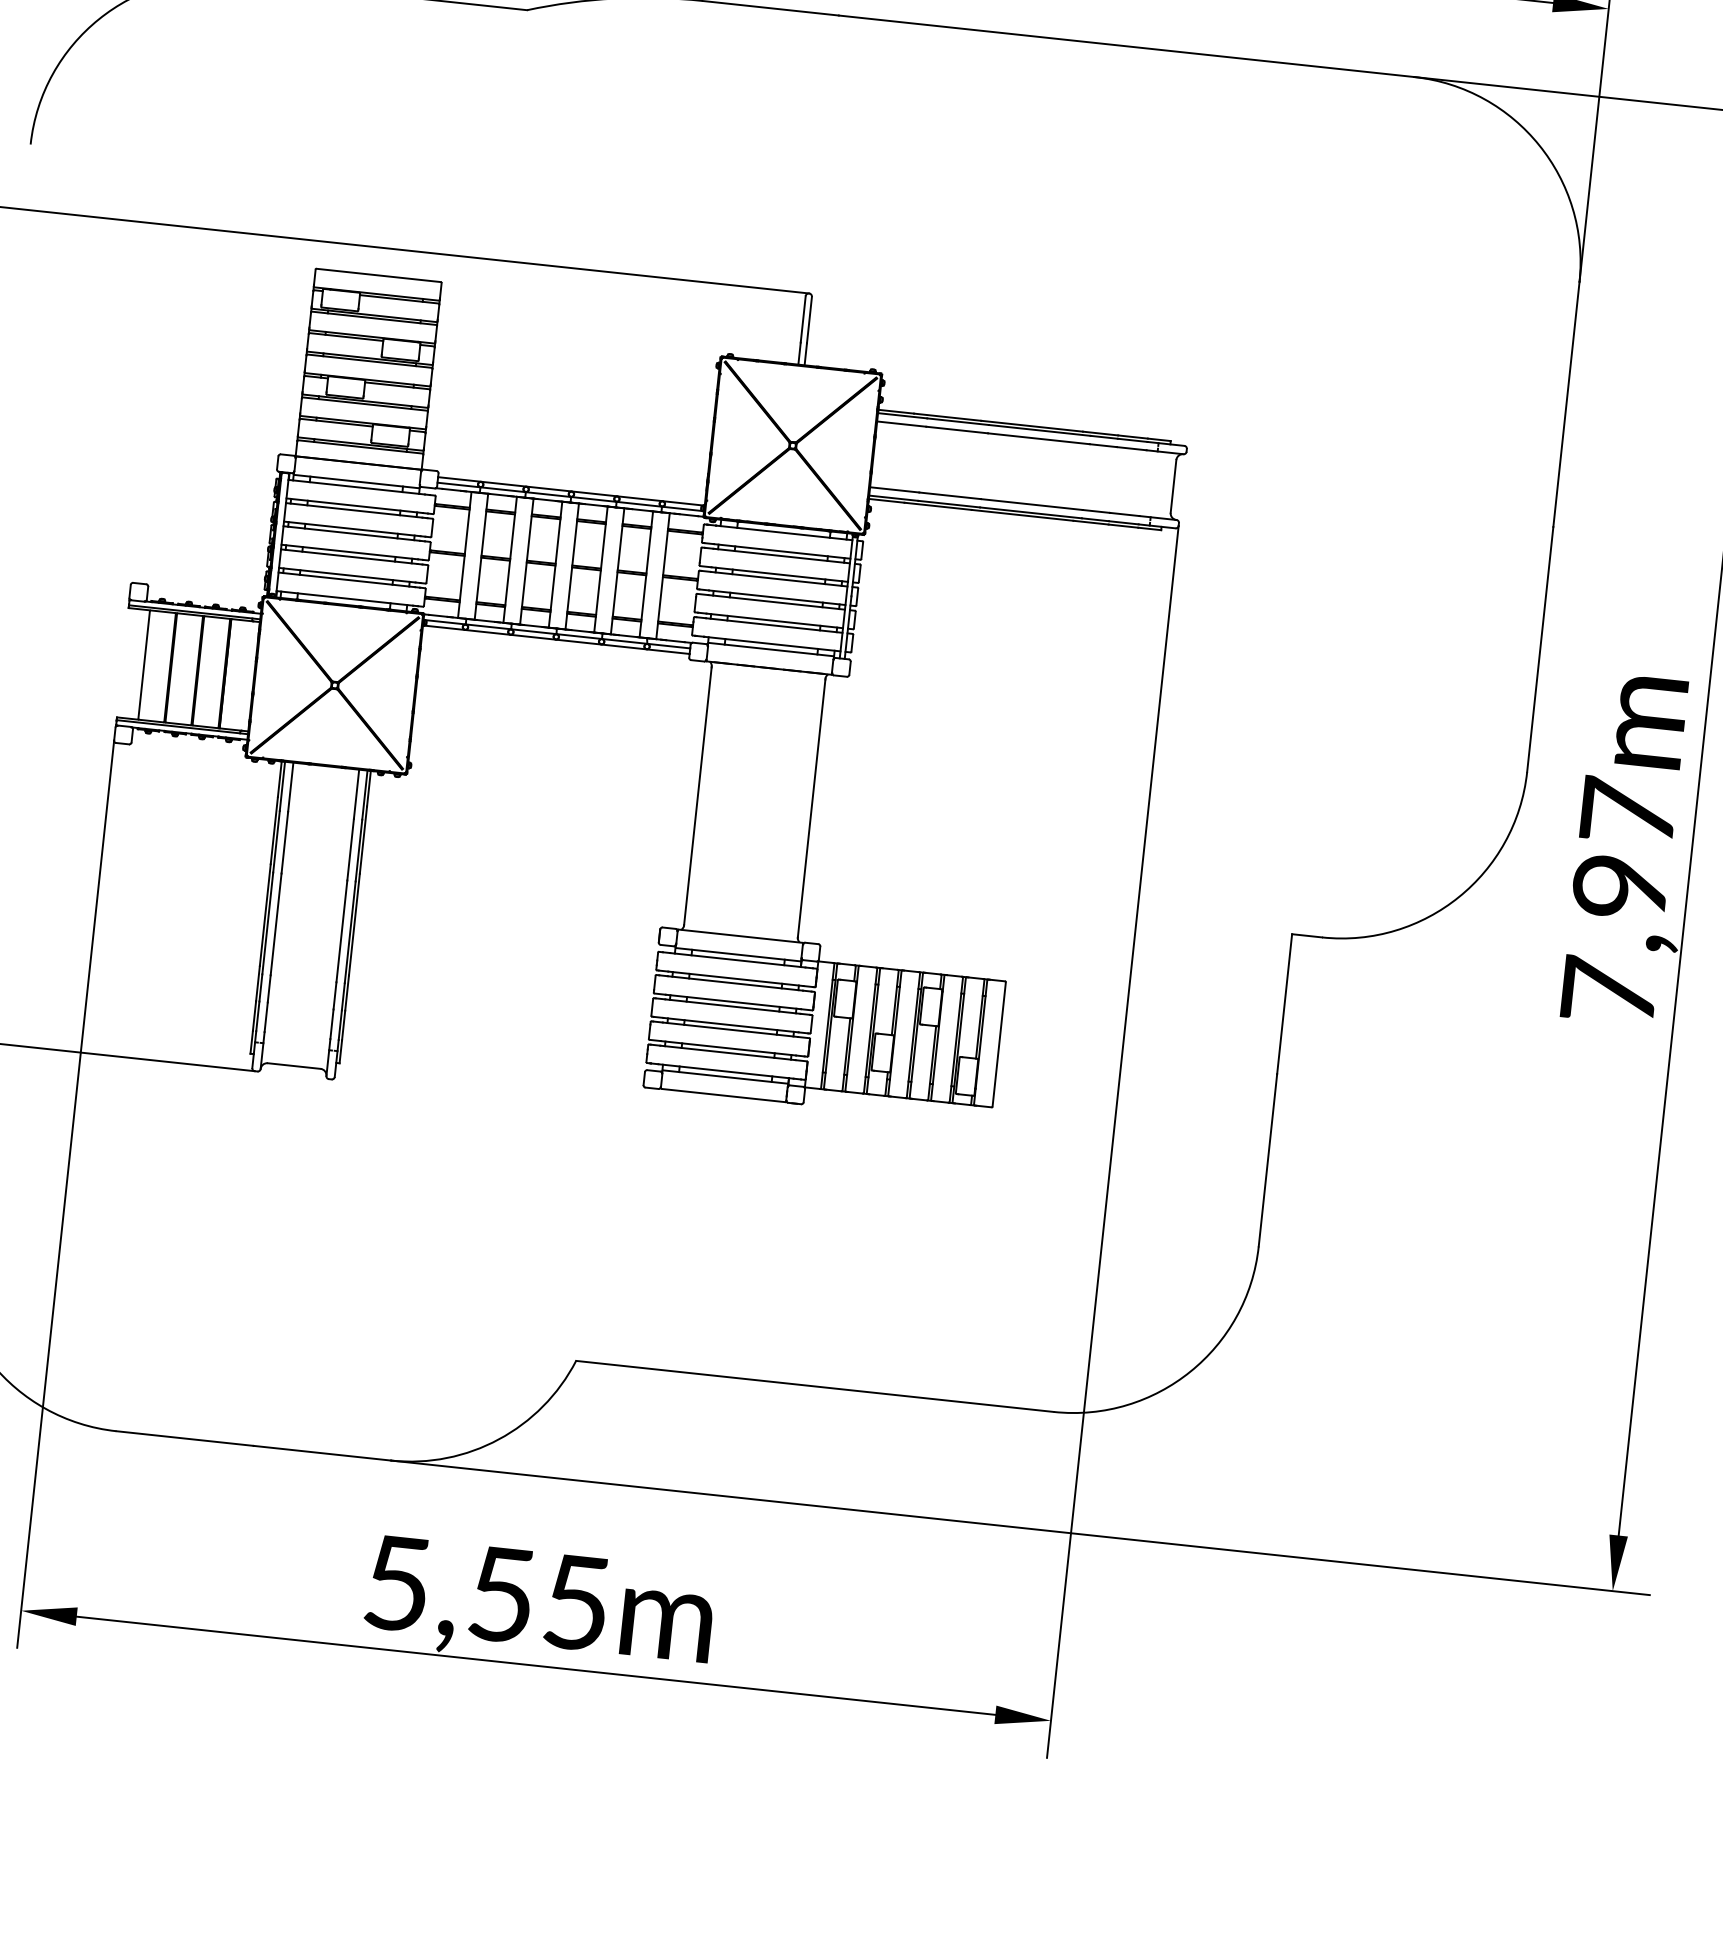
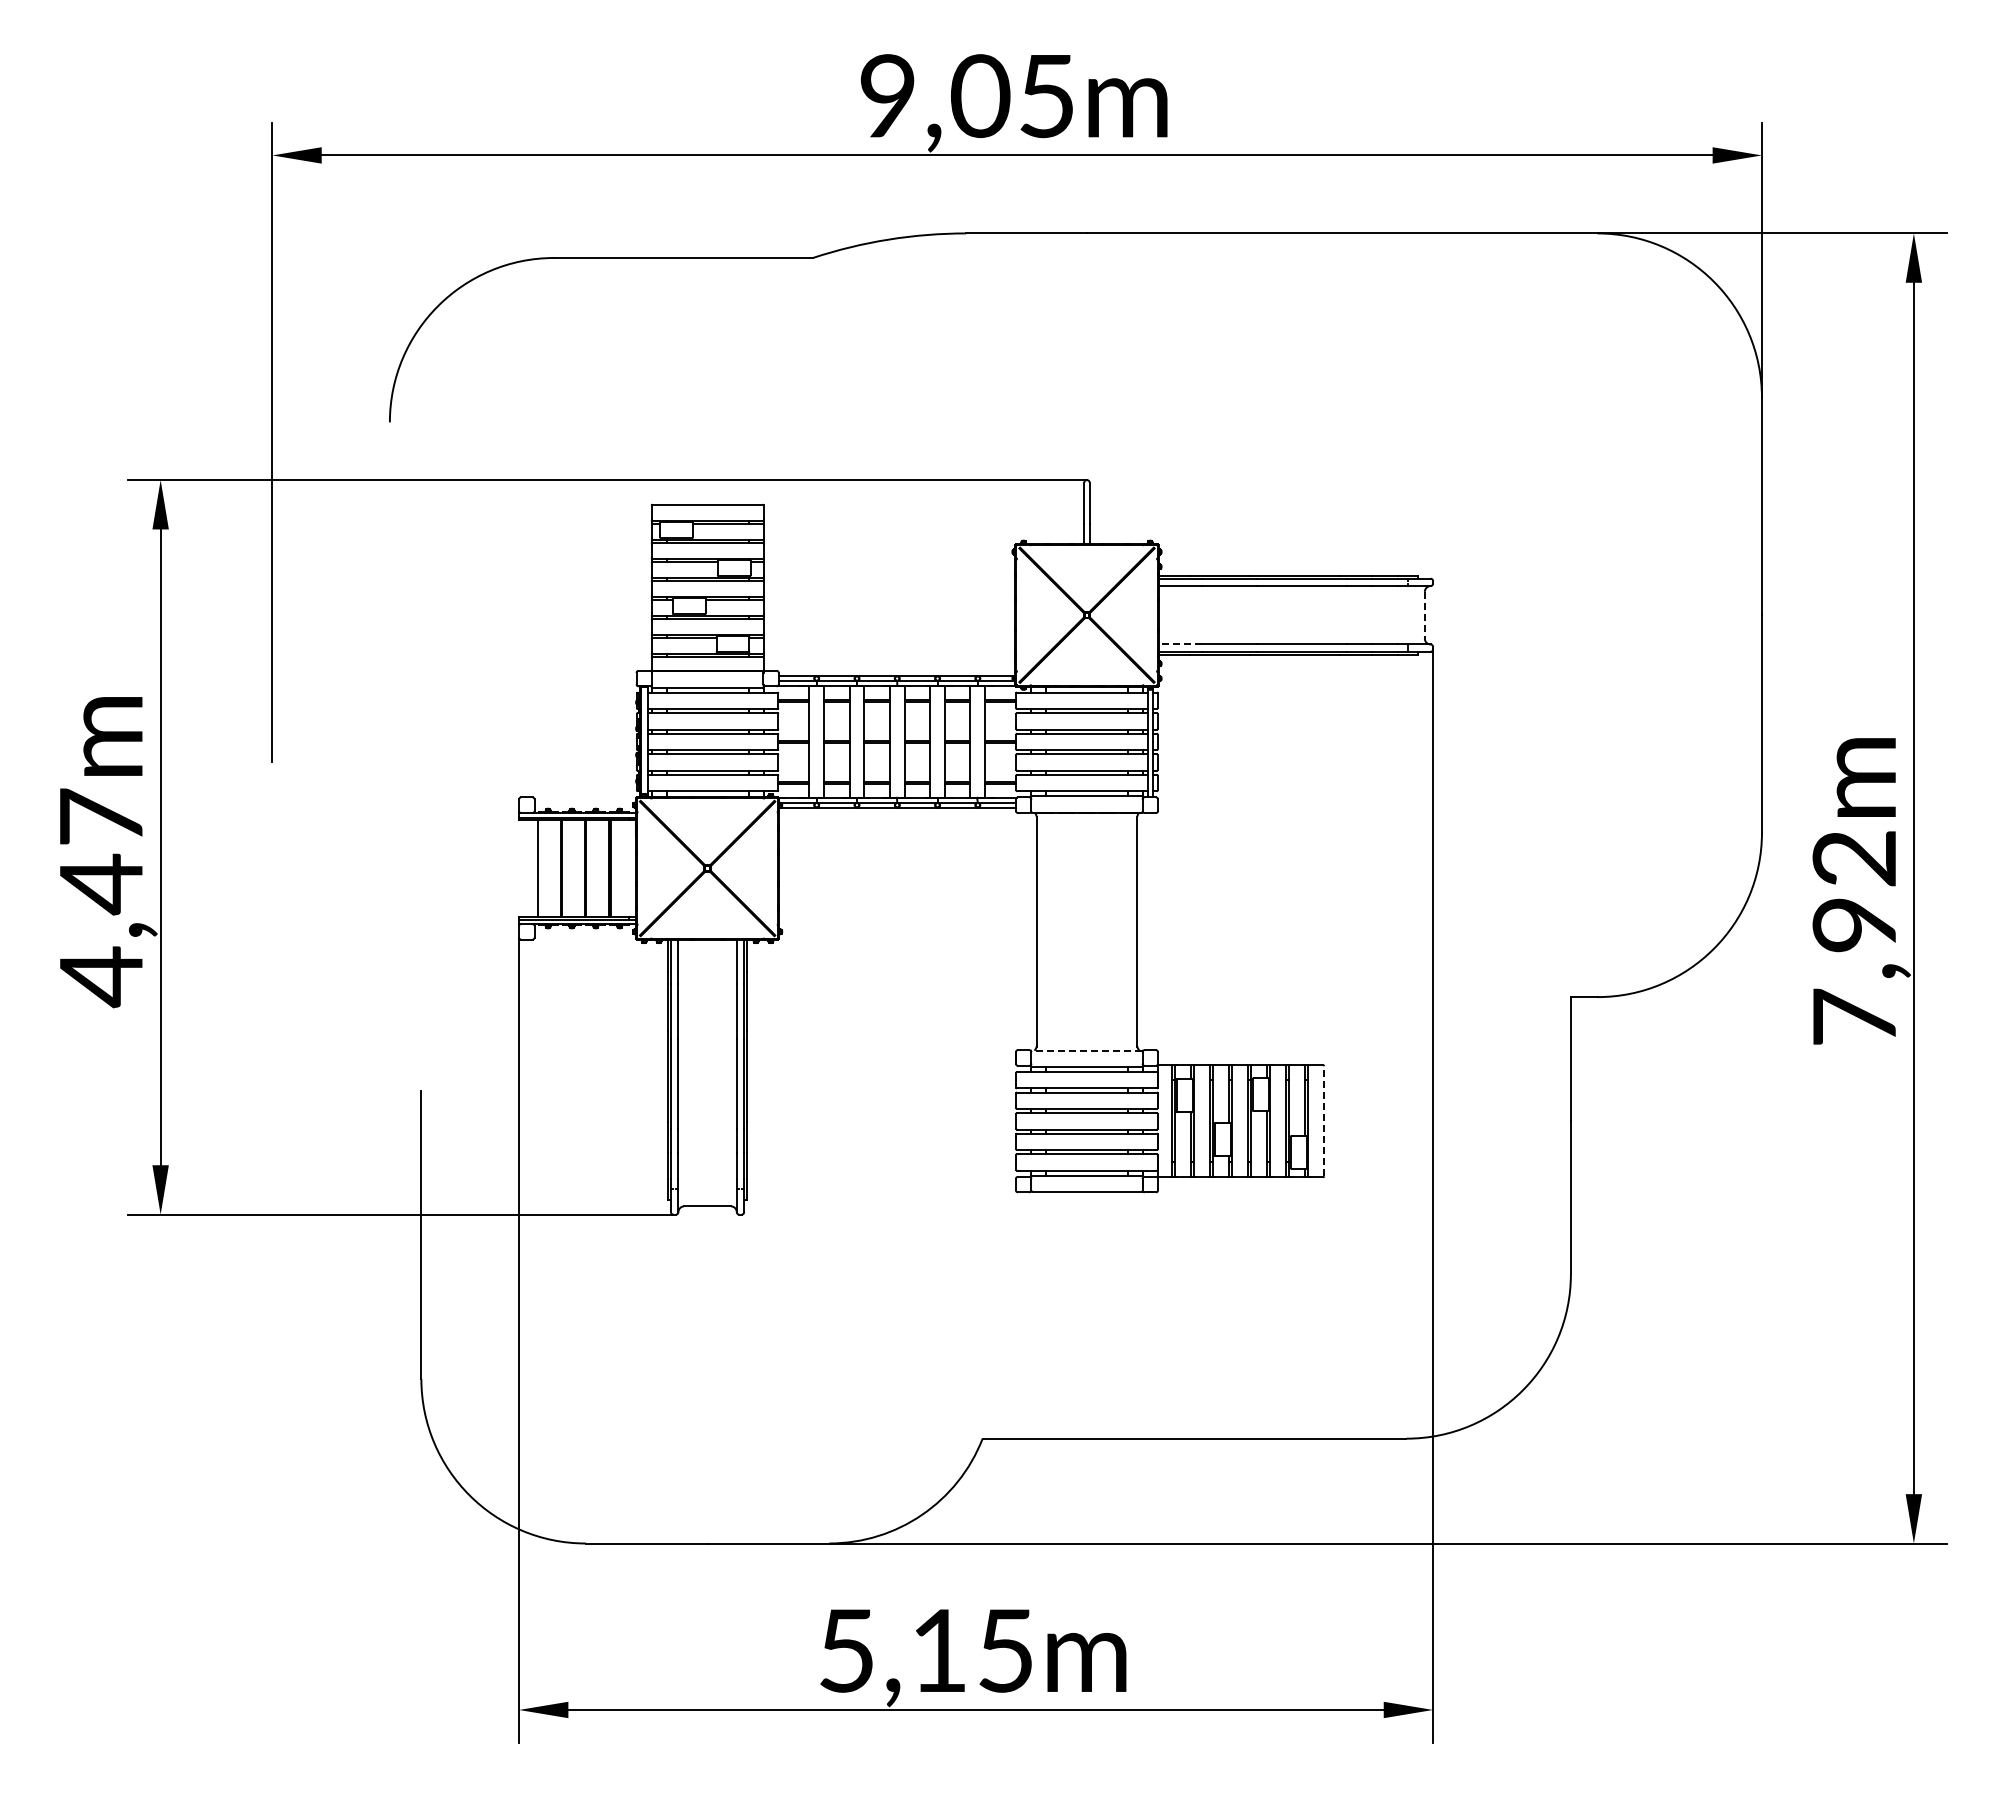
line: (1173, 486) -> (1424, 615), solid -> dashed
line: (894, 489) -> (1180, 644), solid -> dashed
text: (1627, 810) -> (1853, 857), 7,97m -> 7,92m
line: (739, 936) -> (1086, 1050), solid -> dashed
line: (999, 1043) -> (1324, 1120), solid -> dashed
text: (502, 1594) -> (939, 1650), 5,55m -> 5,15m

